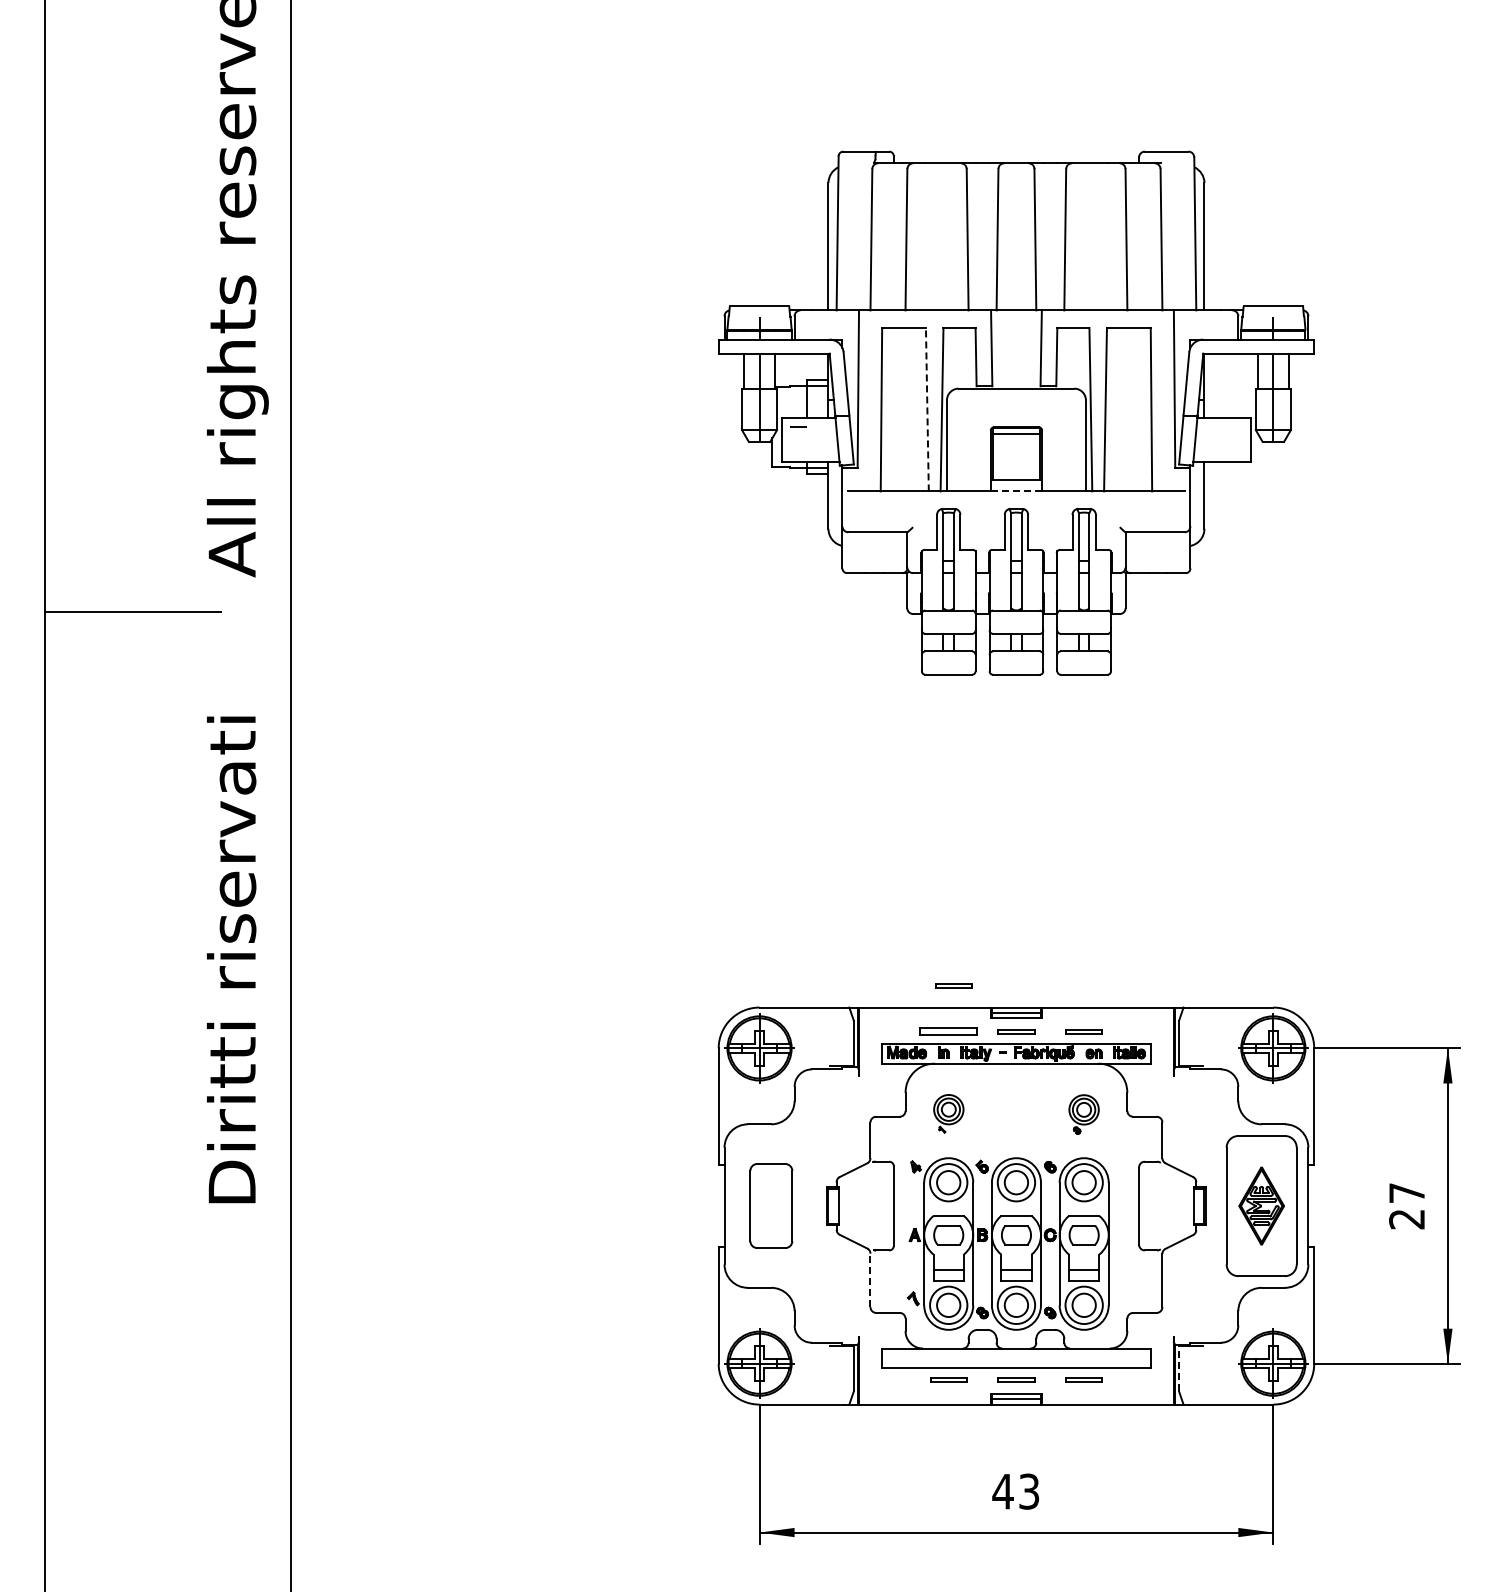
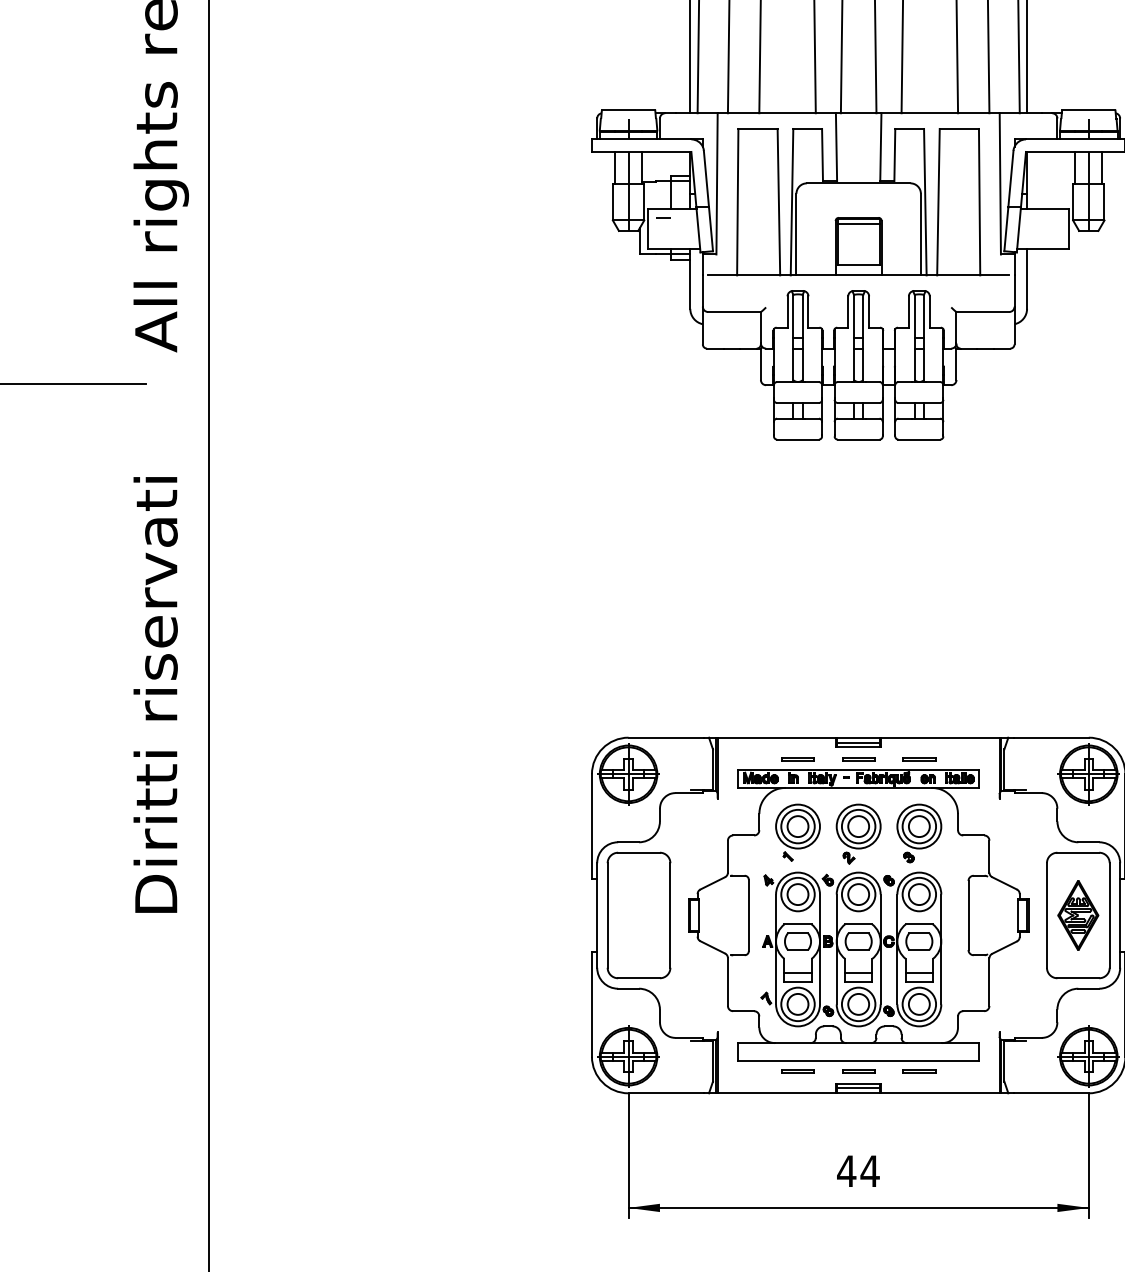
line: (927, 409) -> (779, 202), dashed -> solid
line: (1016, 491) -> (858, 275), dashed -> solid
part: (953, 985) -> (802, 717), removed
part: (948, 1031) -> (797, 759), size x0.62
part: (948, 1113) -> (797, 832), size x1.67
part: (1083, 1114) -> (918, 833), size x1.67
part: (1016, 1115) -> (858, 834), added
part: (771, 1205) -> (639, 914), size x1.67
line: (870, 1280) -> (727, 982), dashed -> solid
line: (1179, 1368) -> (1004, 1060), dashed -> solid
text: (1029, 1491) -> (870, 1171), 43 -> 44

